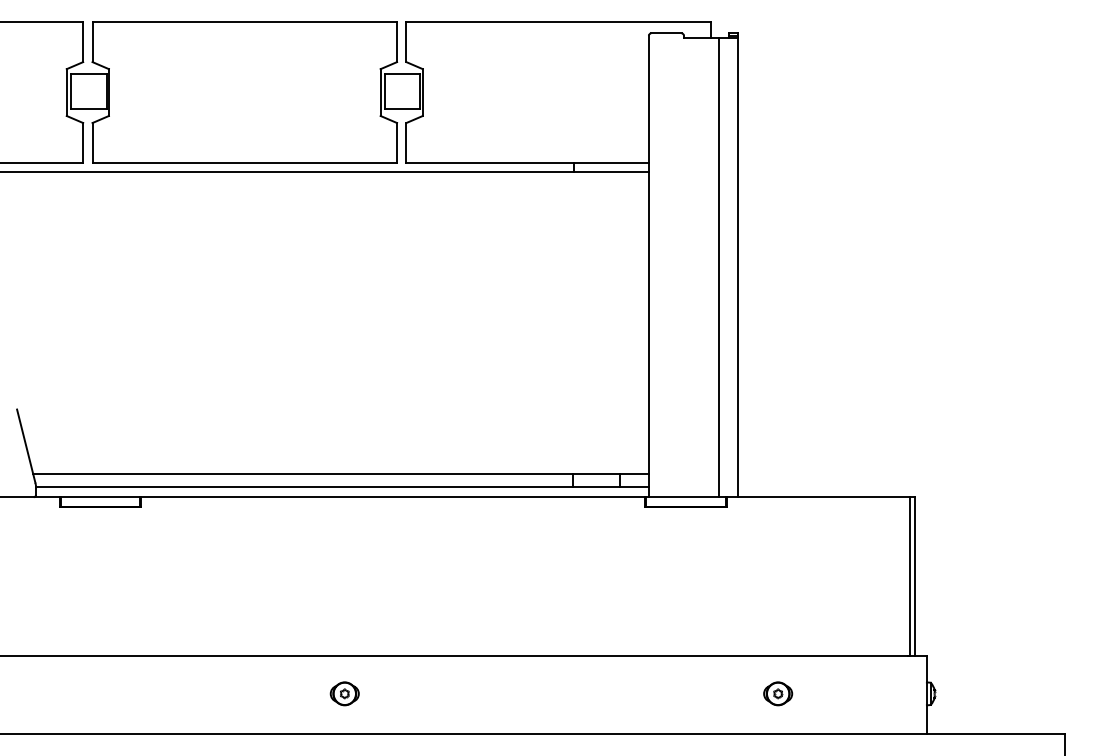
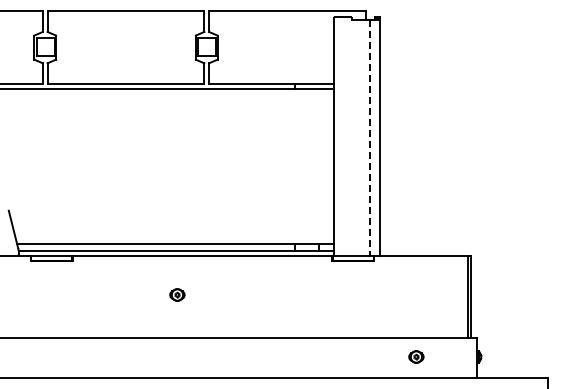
line: (720, 269) -> (370, 138), solid -> dashed
part: (344, 692) -> (177, 294), moved
part: (778, 692) -> (416, 356), moved

